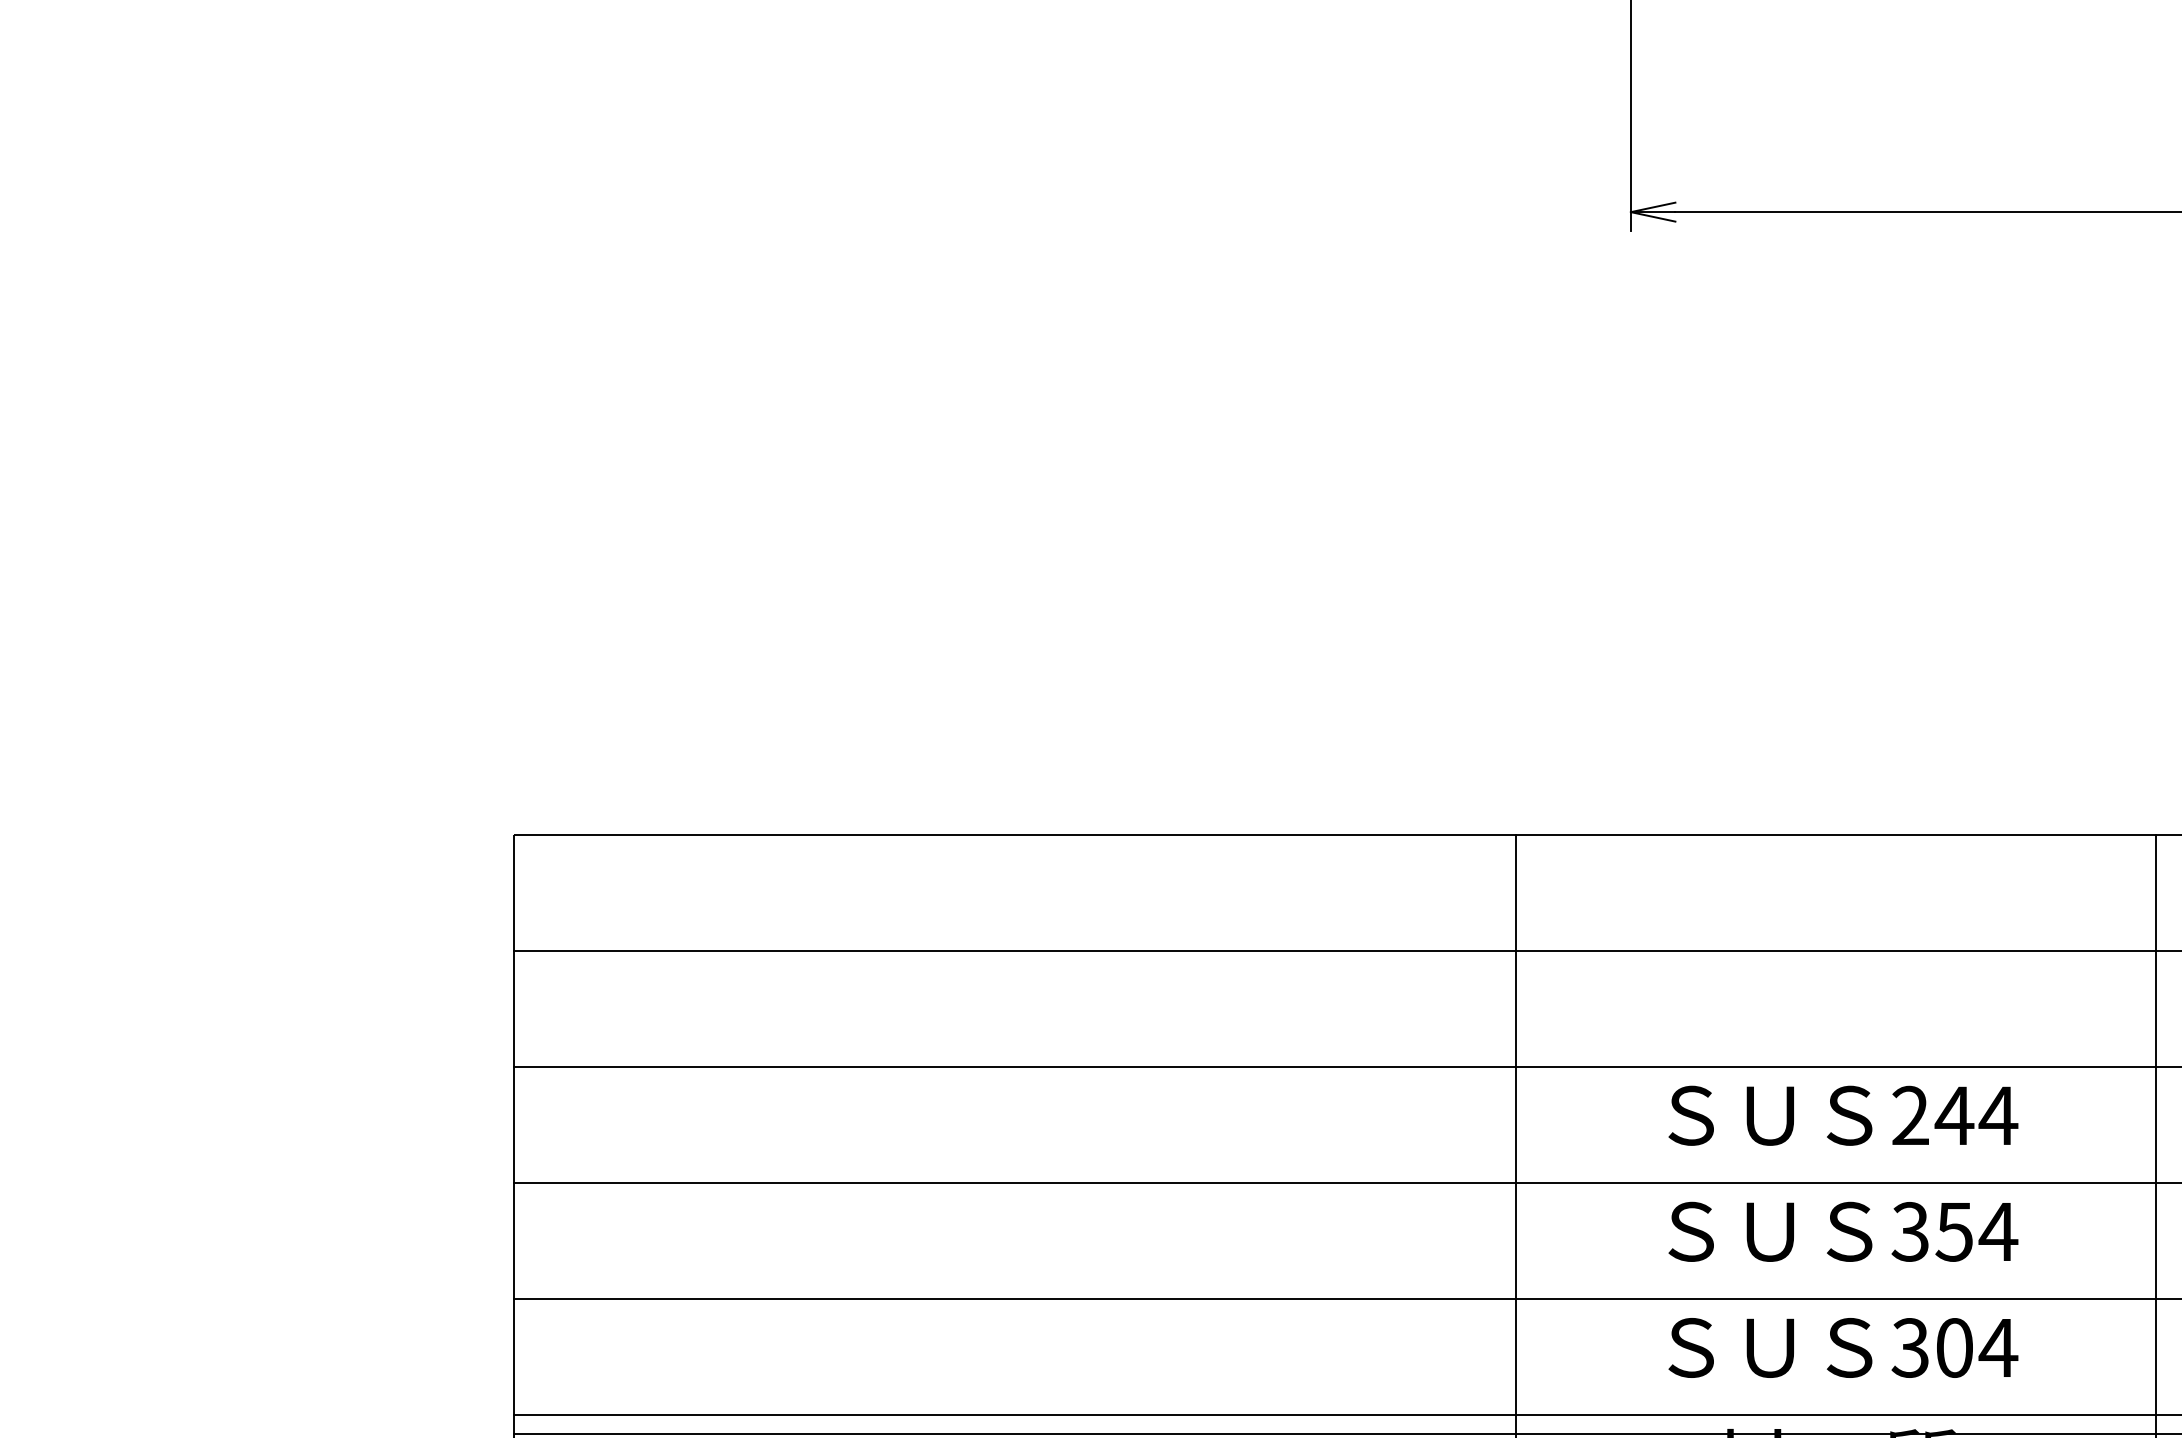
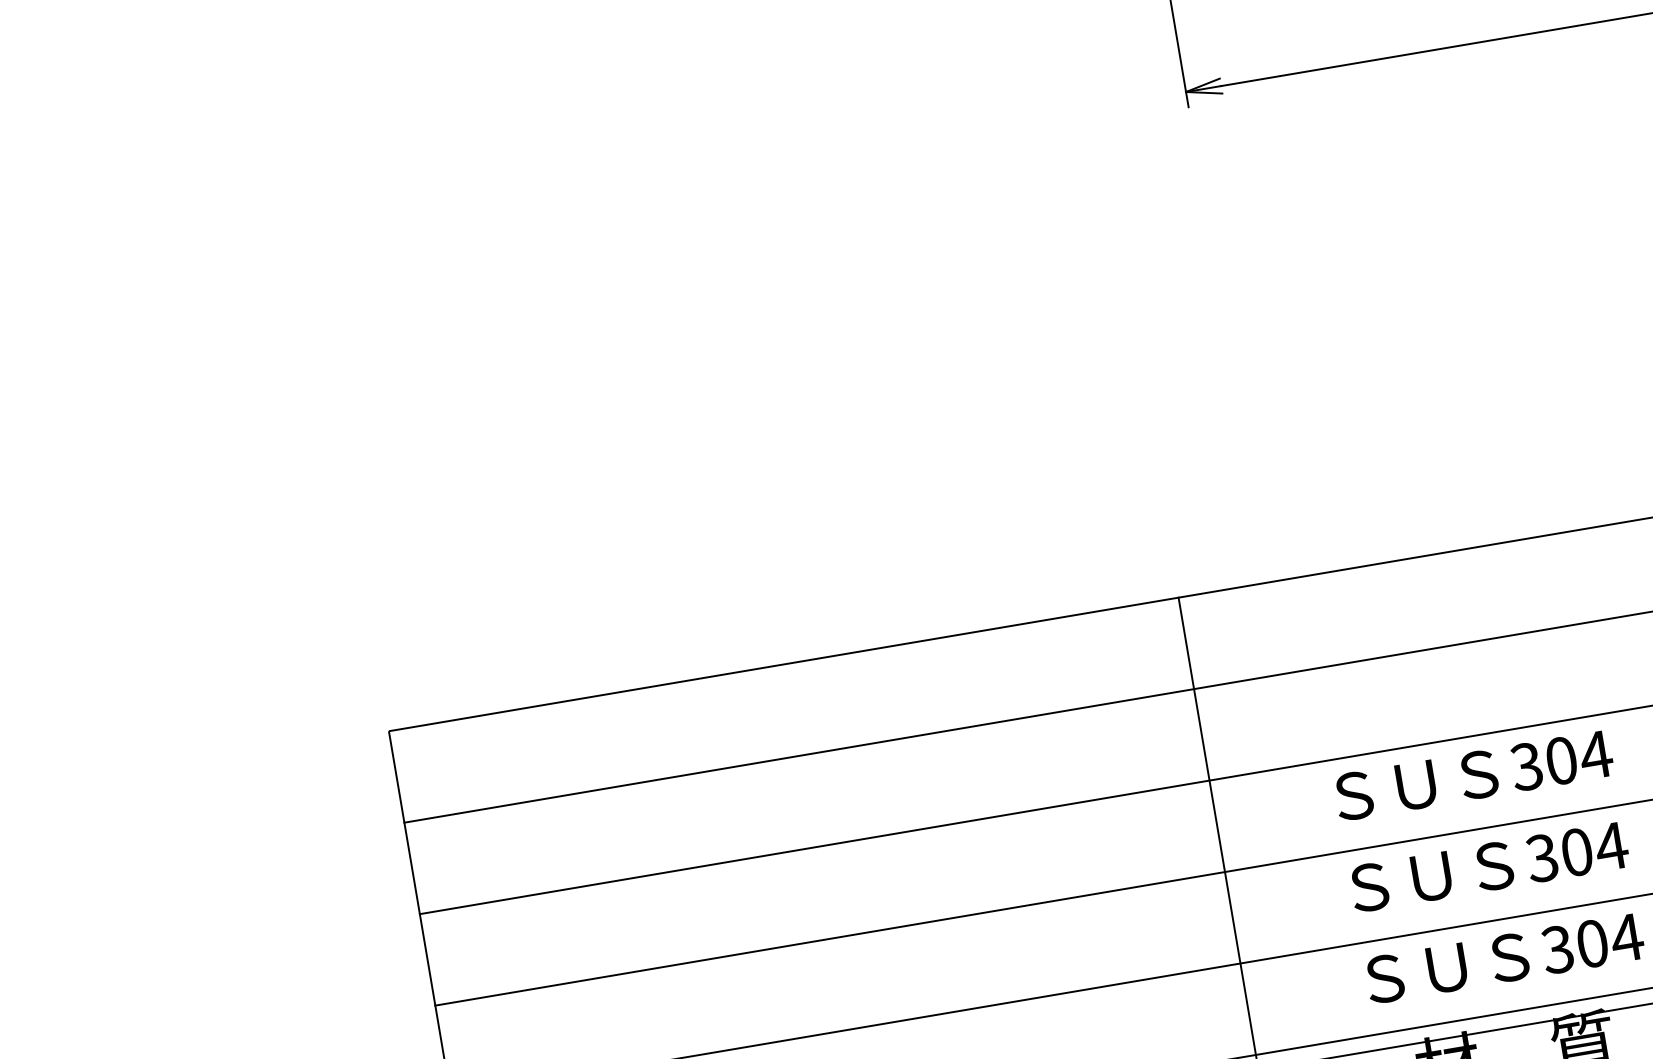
text: (1932, 1115) -> (1544, 763), 244 -> 304
text: (1953, 1231) -> (1576, 852), 354 -> 304

